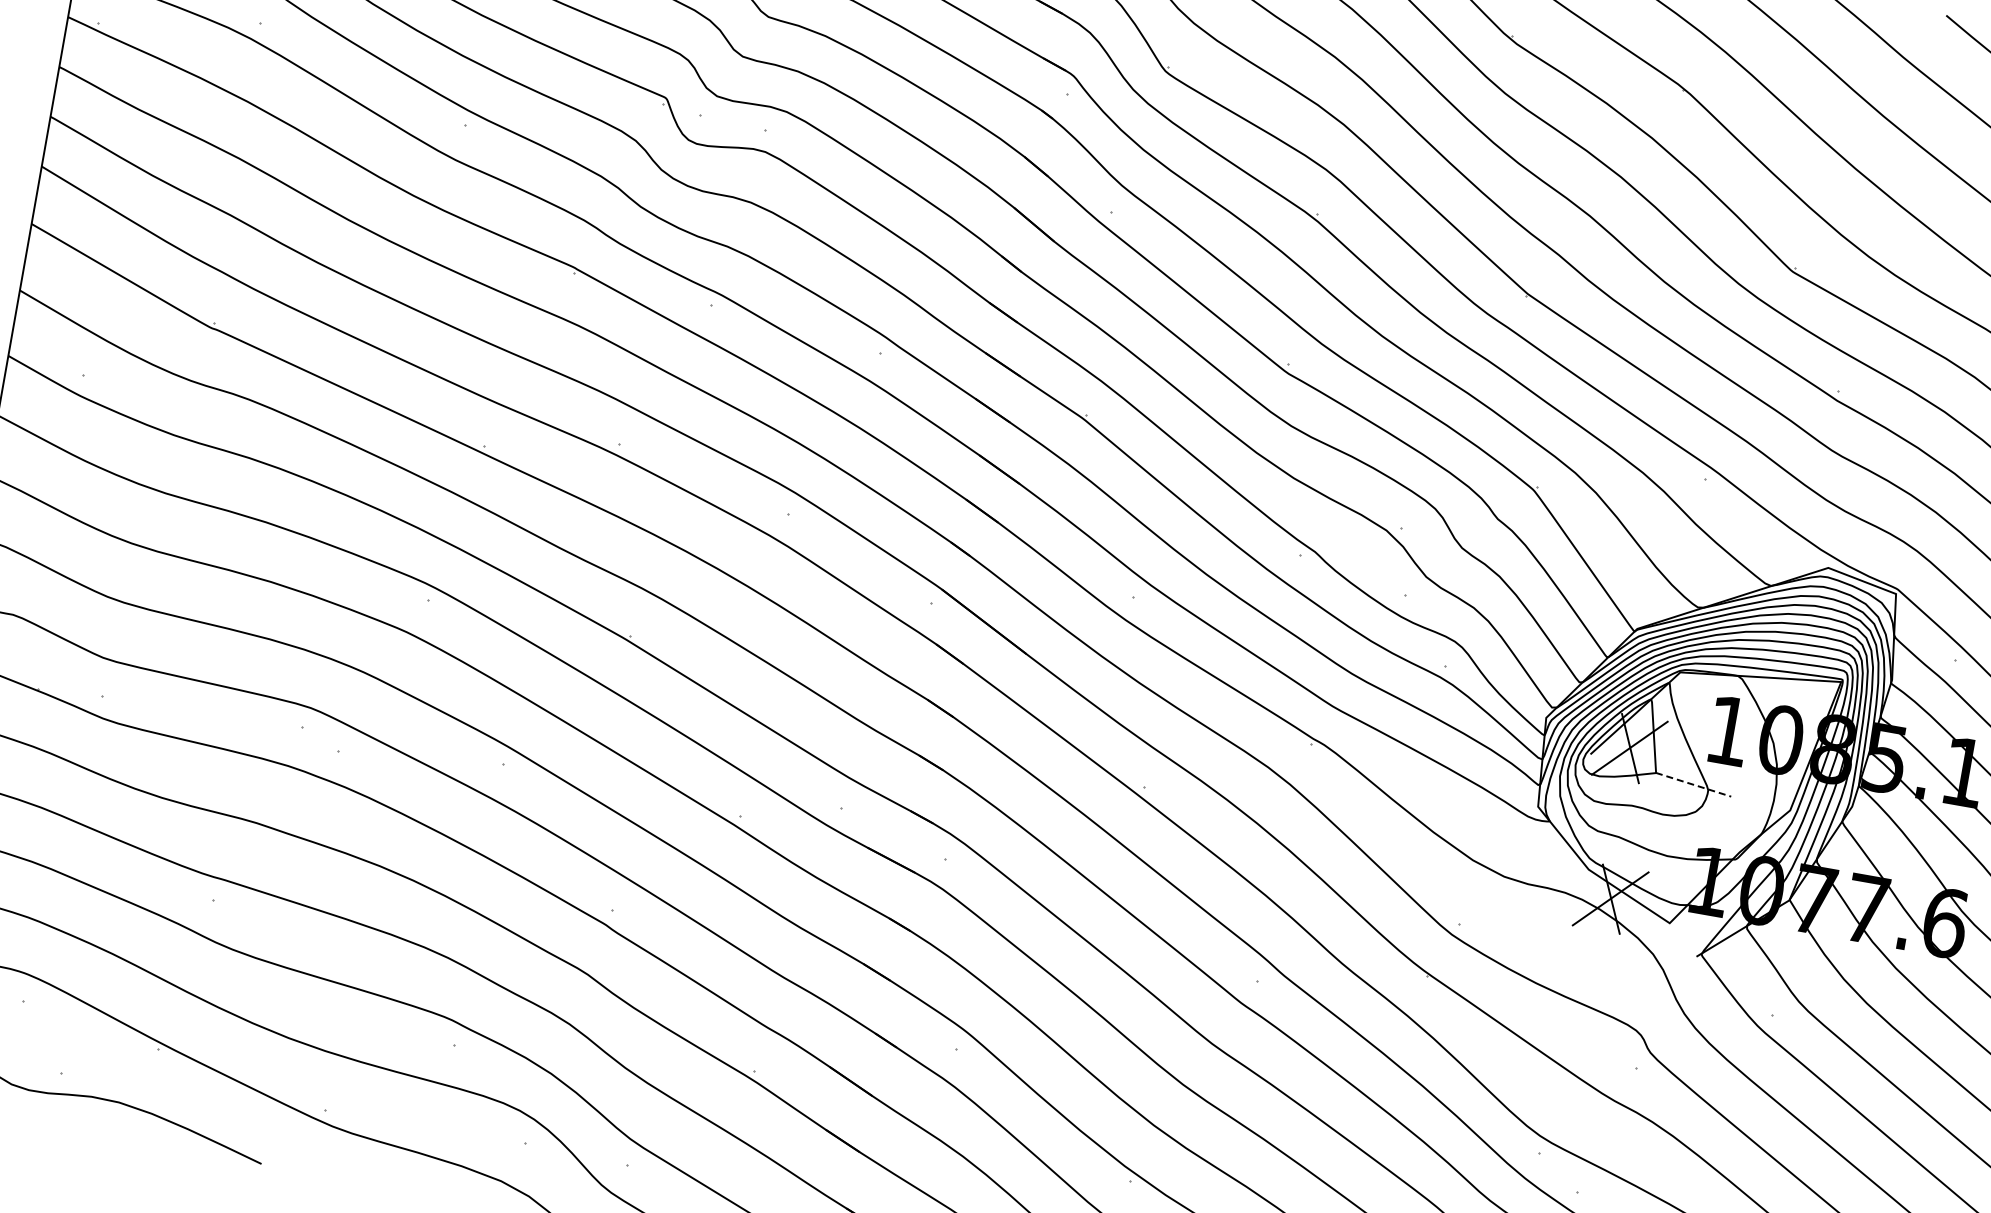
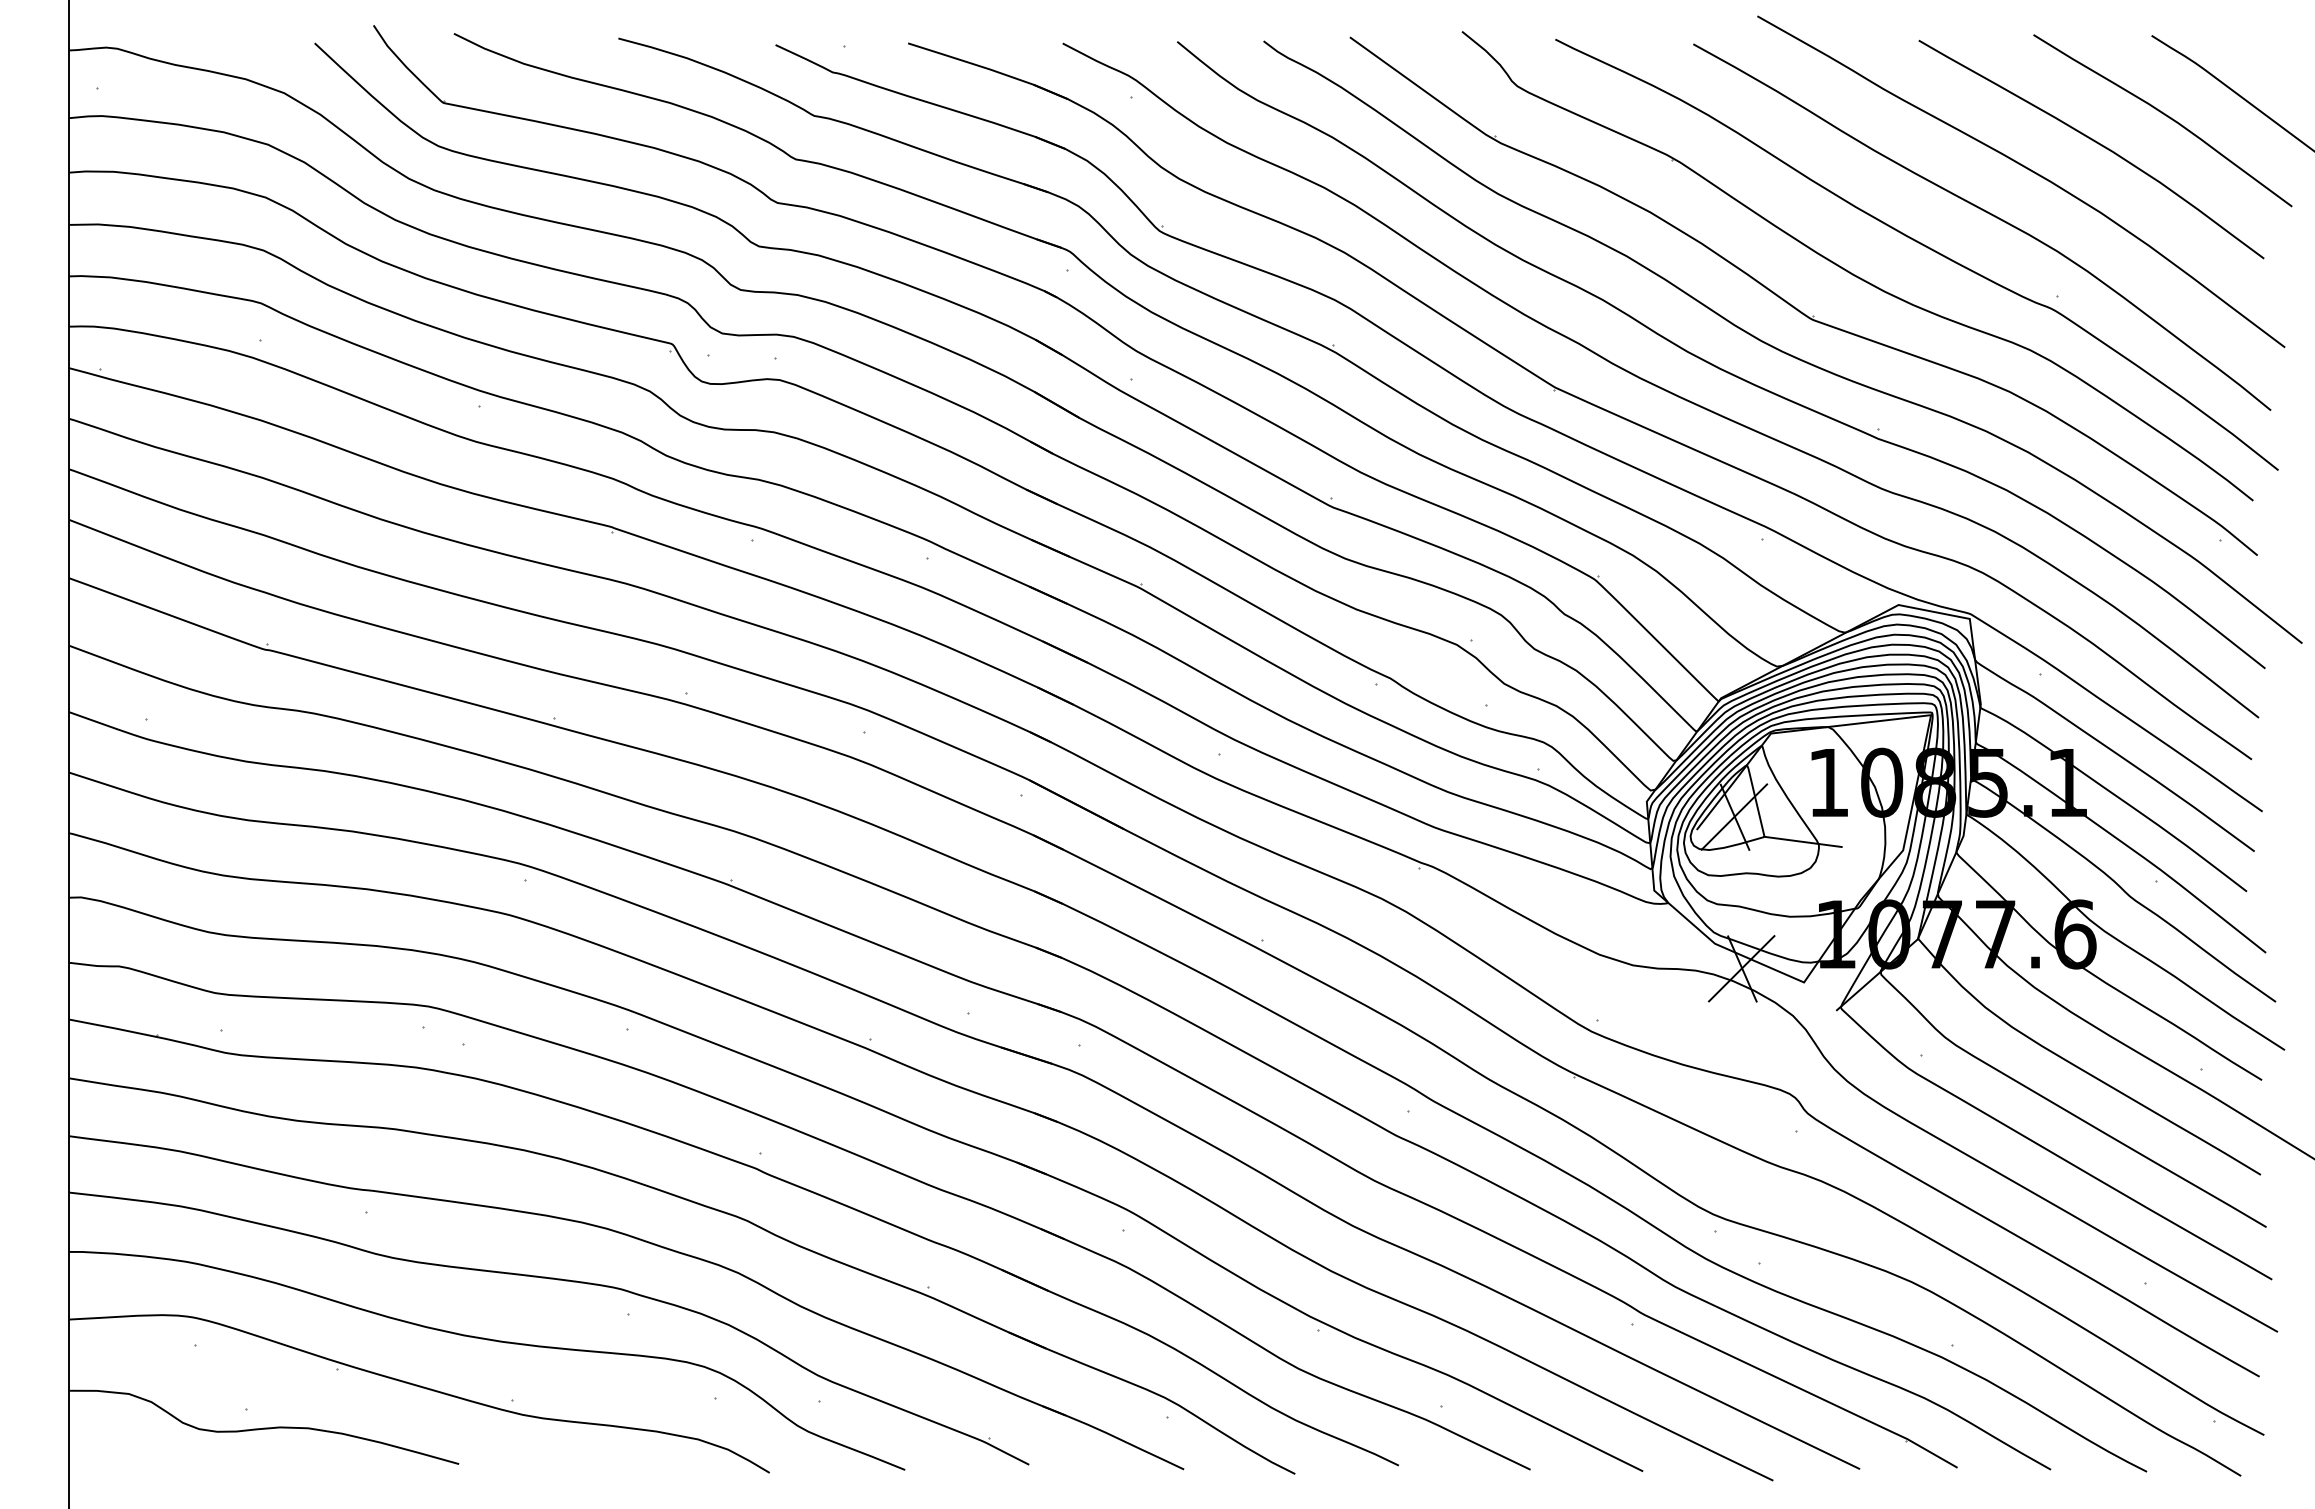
line: (1693, 784) -> (1803, 841), dashed -> solid

